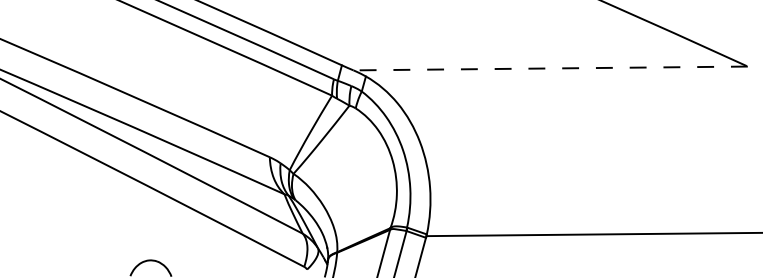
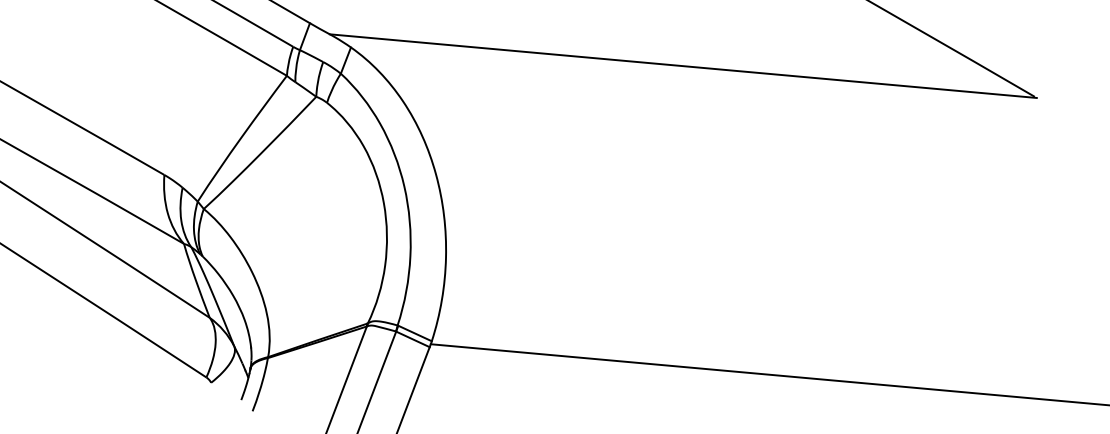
line: (550, 68) -> (682, 66), dashed -> solid

